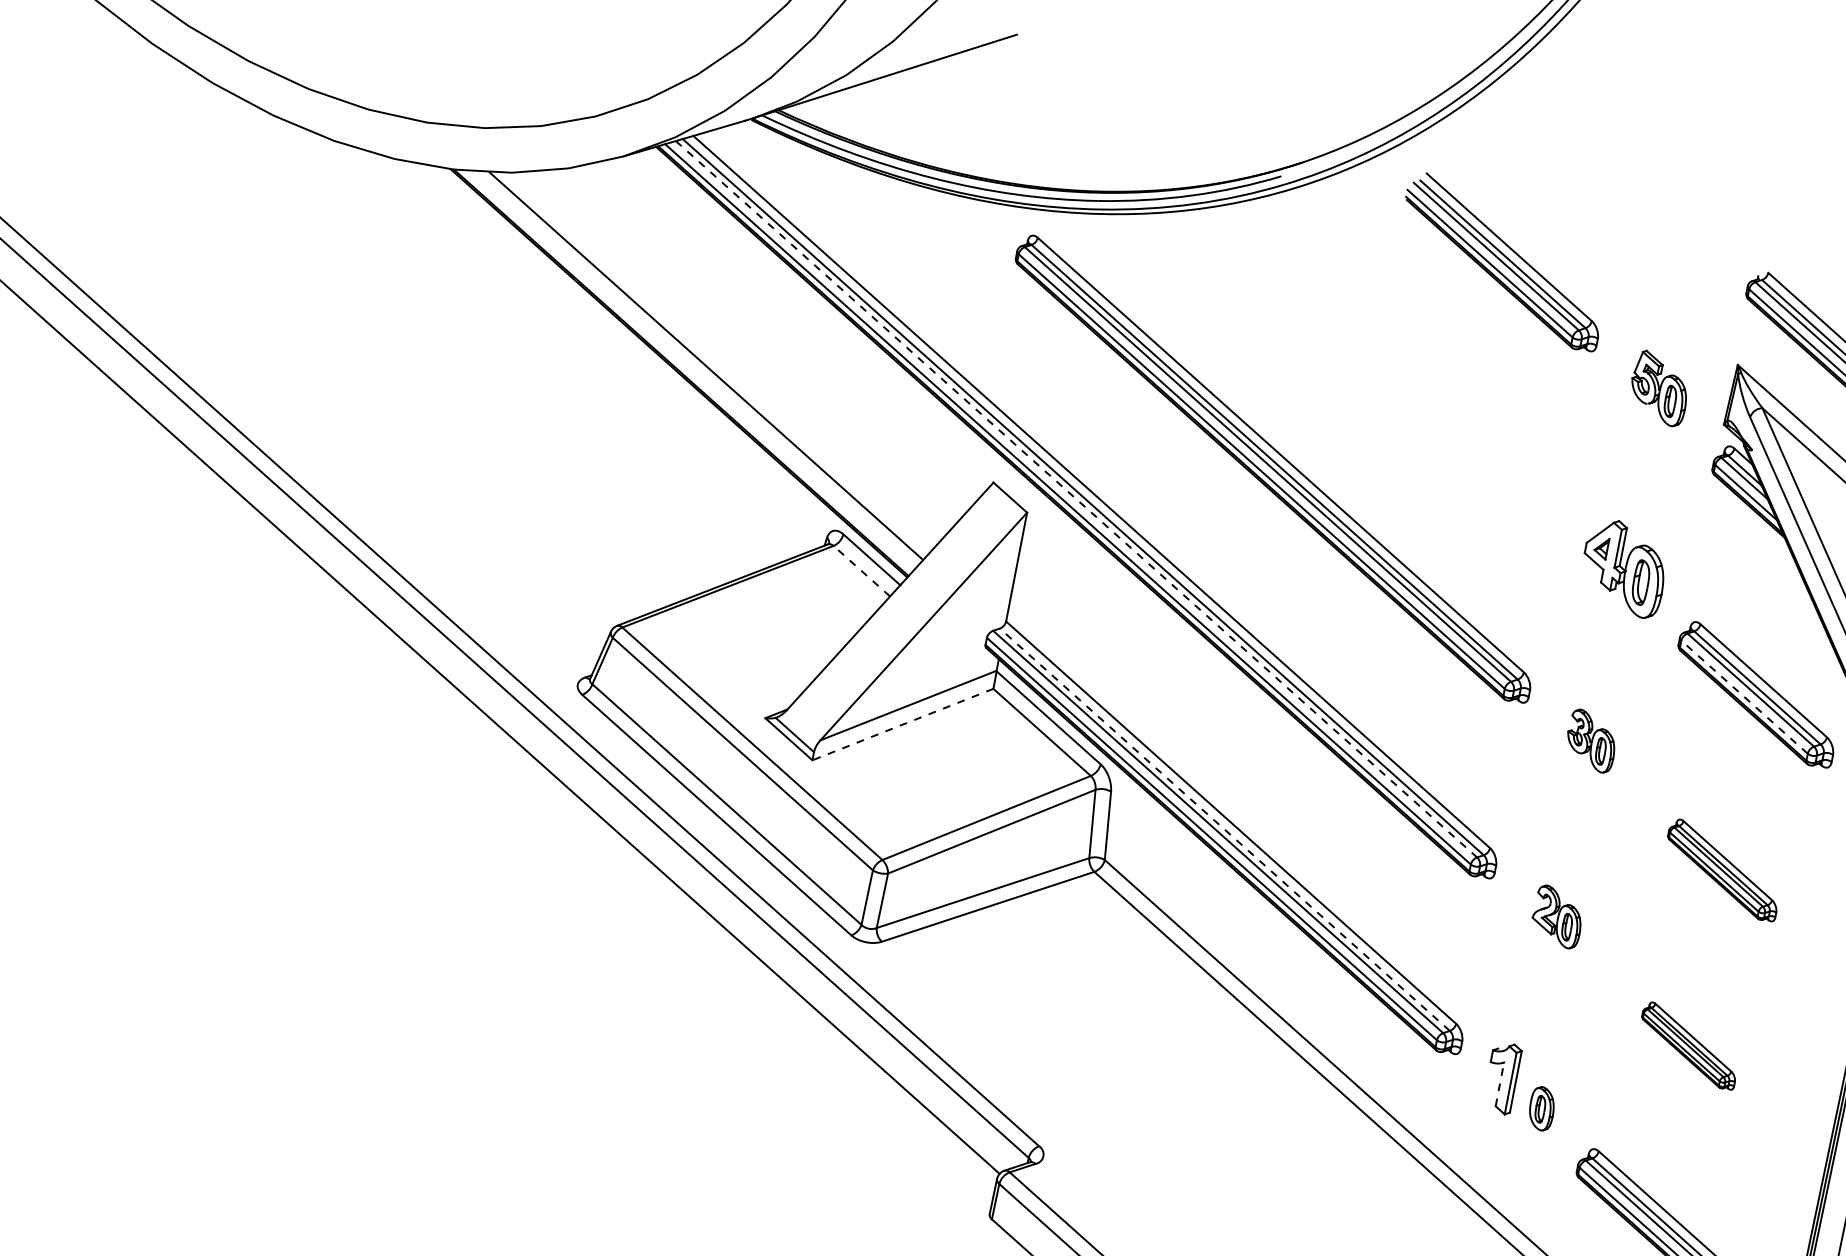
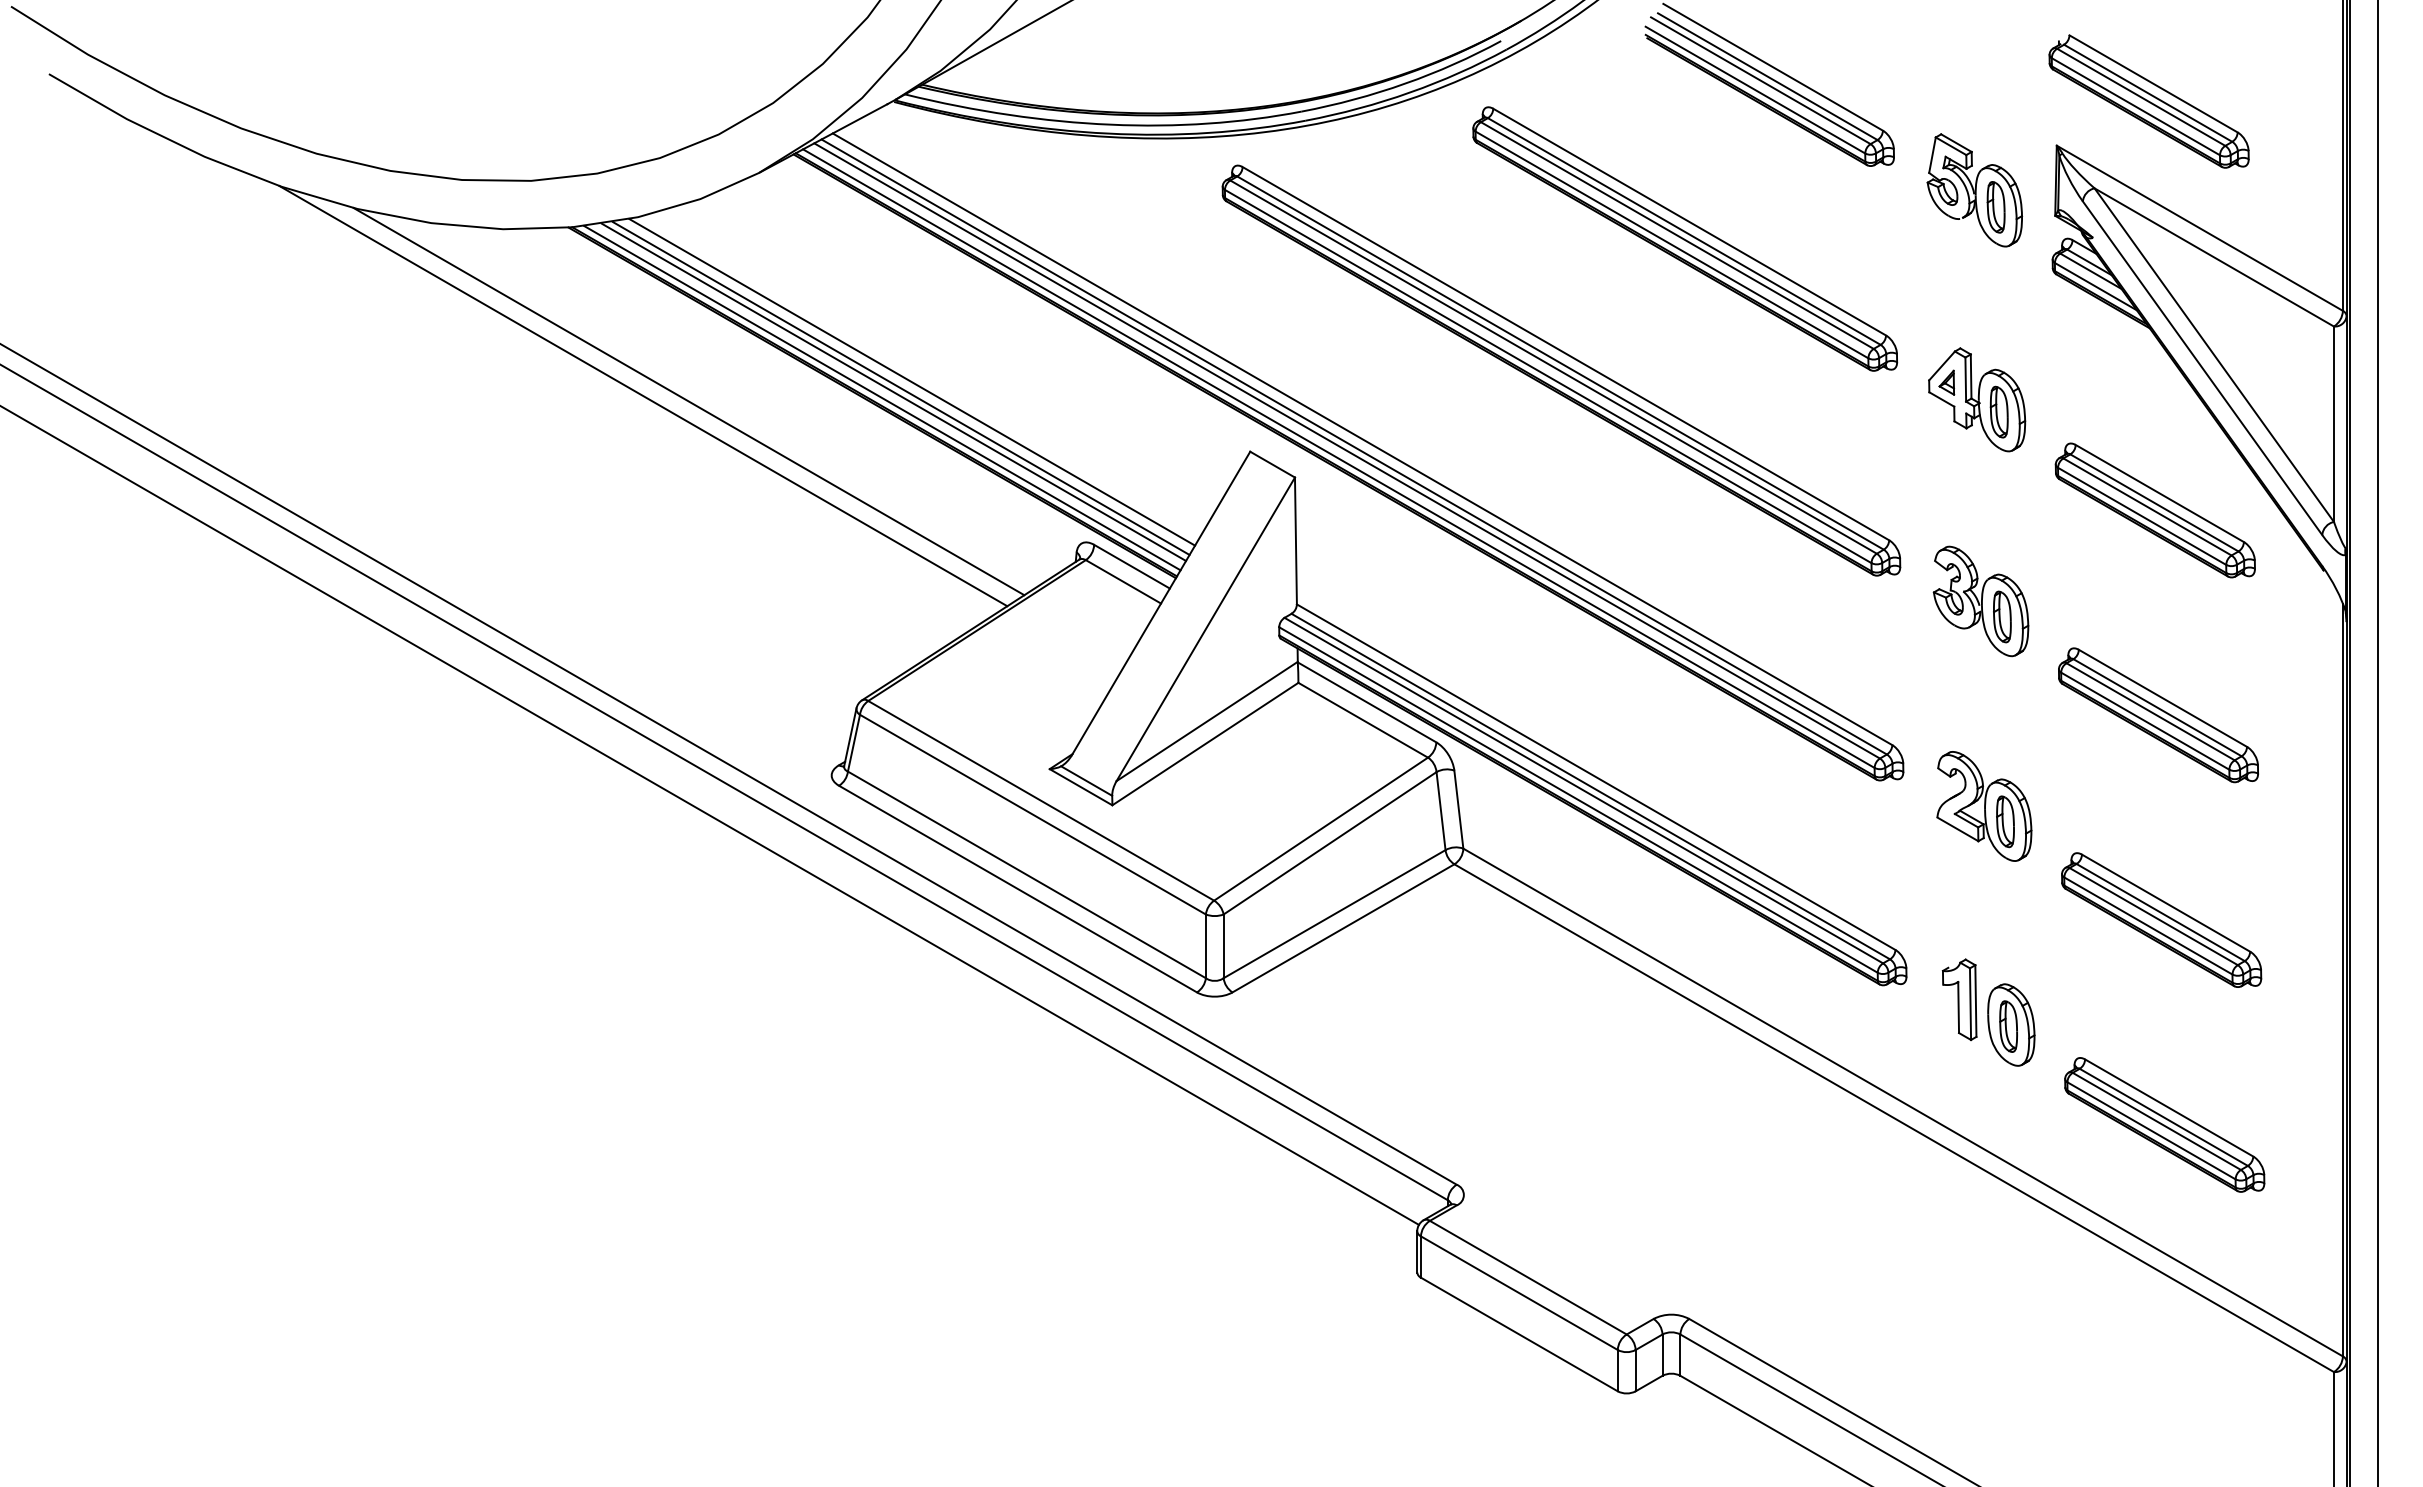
line: (484, 327) -> (643, 396), added
line: (522, 339) -> (688, 401), added
line: (717, 363) -> (912, 382), added
line: (699, 367) -> (893, 391), added
line: (688, 371) -> (882, 398), added
part: (1403, 378) -> (1685, 238), added
part: (1659, 388) -> (1974, 190), size x1.43
line: (1076, 499) -> (1347, 451), dashed -> solid
line: (861, 570) -> (1123, 581), dashed -> solid
line: (1743, 697) -> (2141, 516), dashed -> solid
line: (902, 724) -> (1204, 744), dashed -> solid
part: (1591, 741) -> (1980, 601), size x1.67
line: (1224, 829) -> (1590, 786), dashed -> solid
part: (1722, 870) -> (2158, 715), size x1.43
part: (1557, 917) -> (1984, 806), size x1.67
part: (1689, 1045) -> (2161, 919), size x1.67
line: (1499, 1084) -> (1958, 1007), dashed -> solid
part: (1542, 1108) -> (2011, 1024), size x1.67

